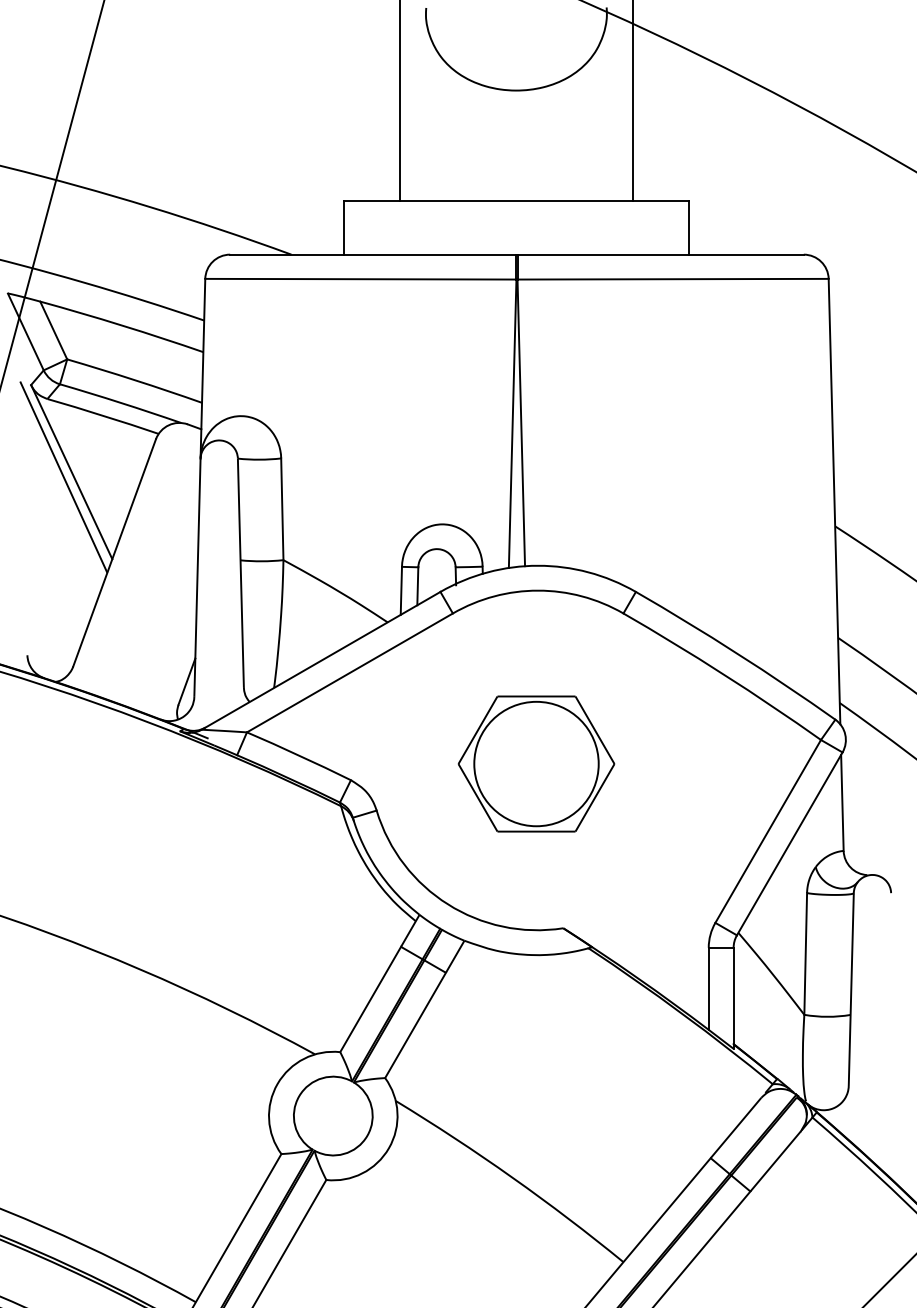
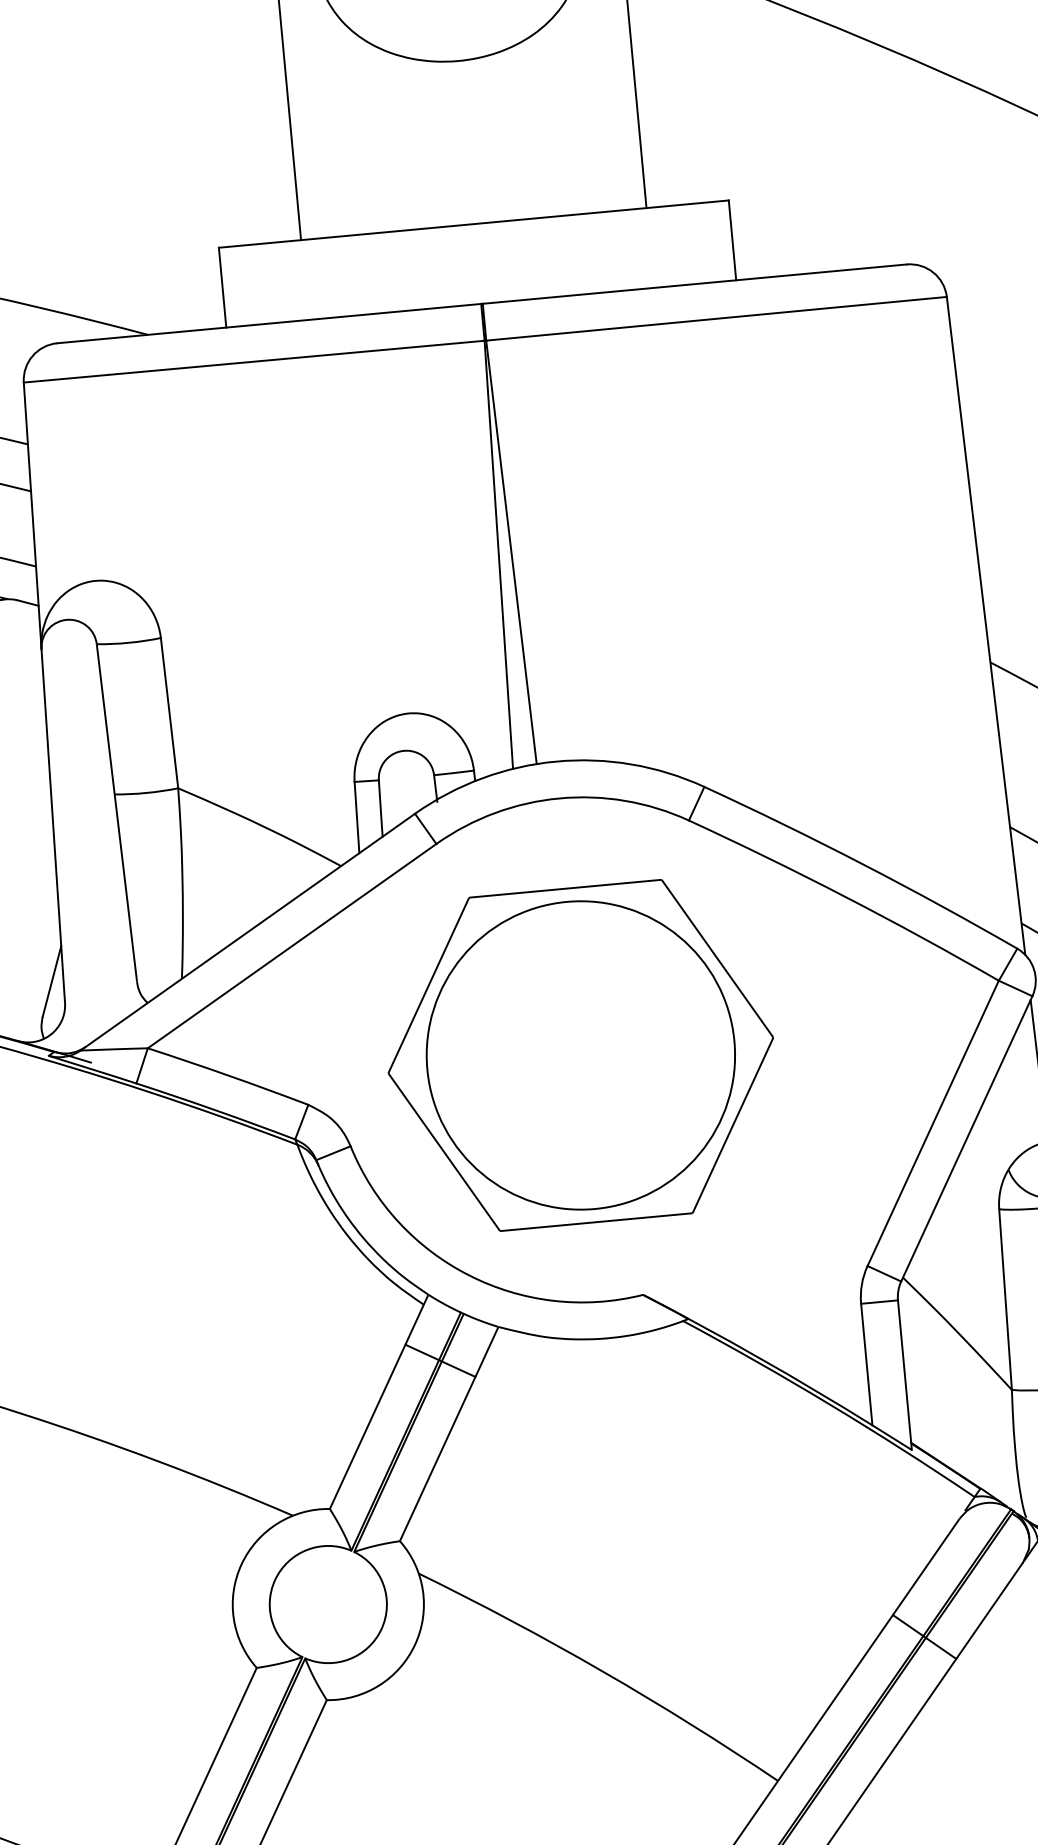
part: (536, 763) -> (580, 1054), size x1.67

